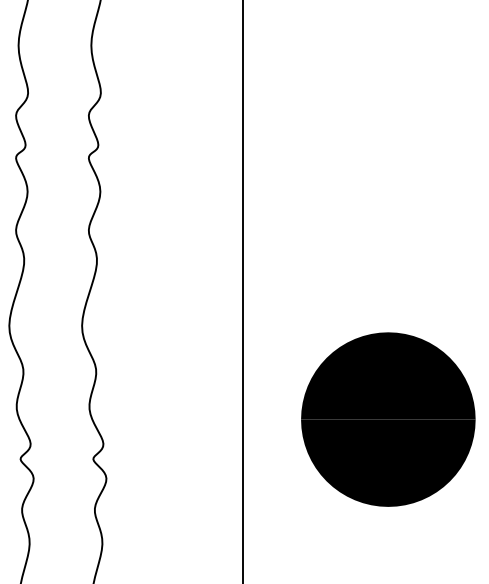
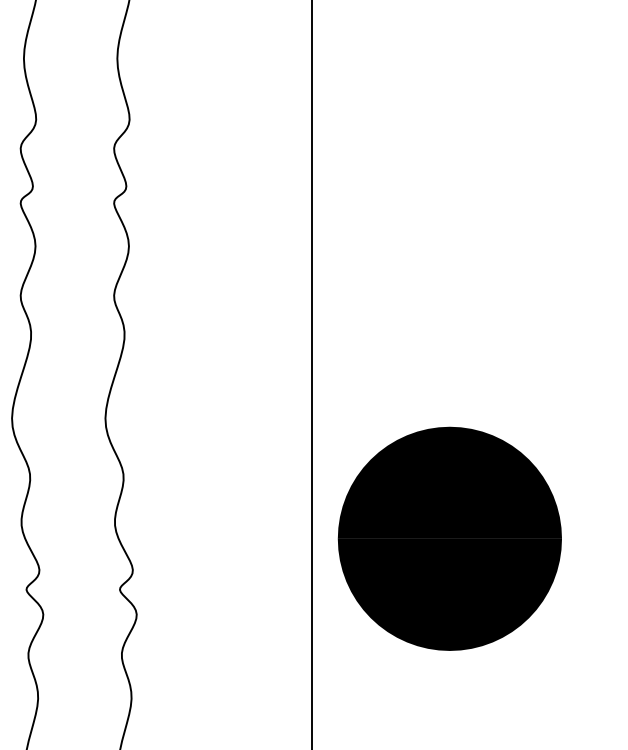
part: (388, 419) -> (450, 538), moved

